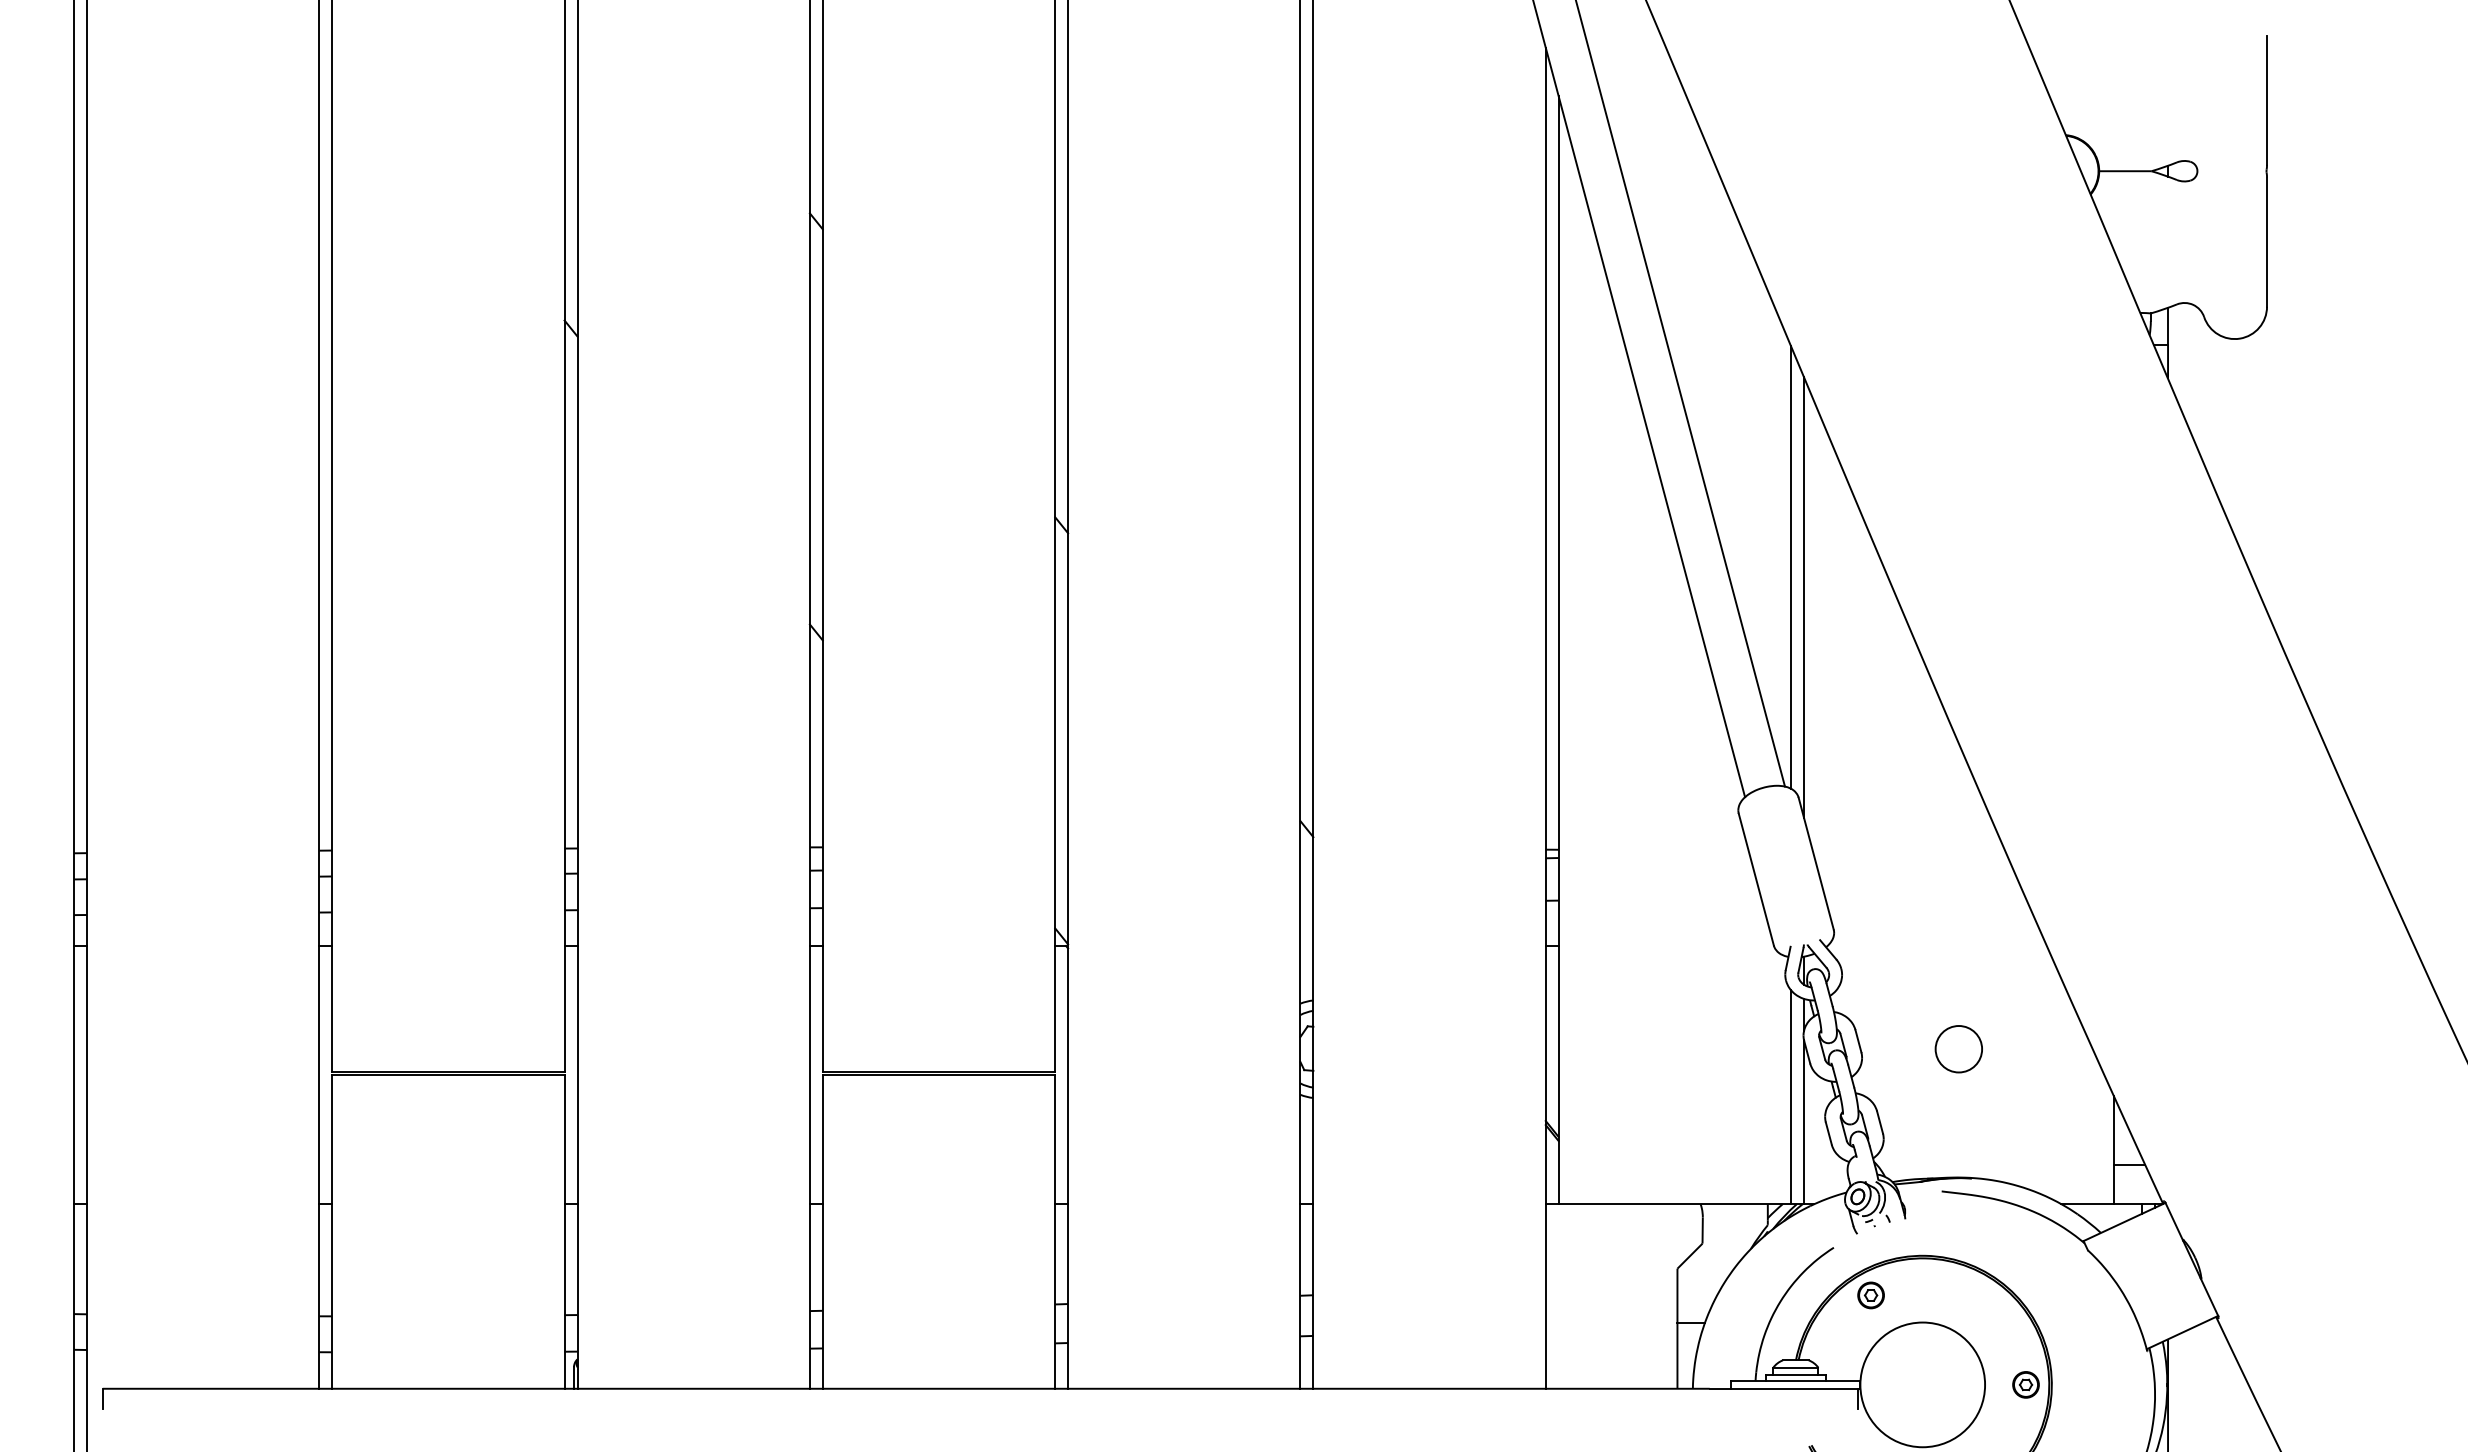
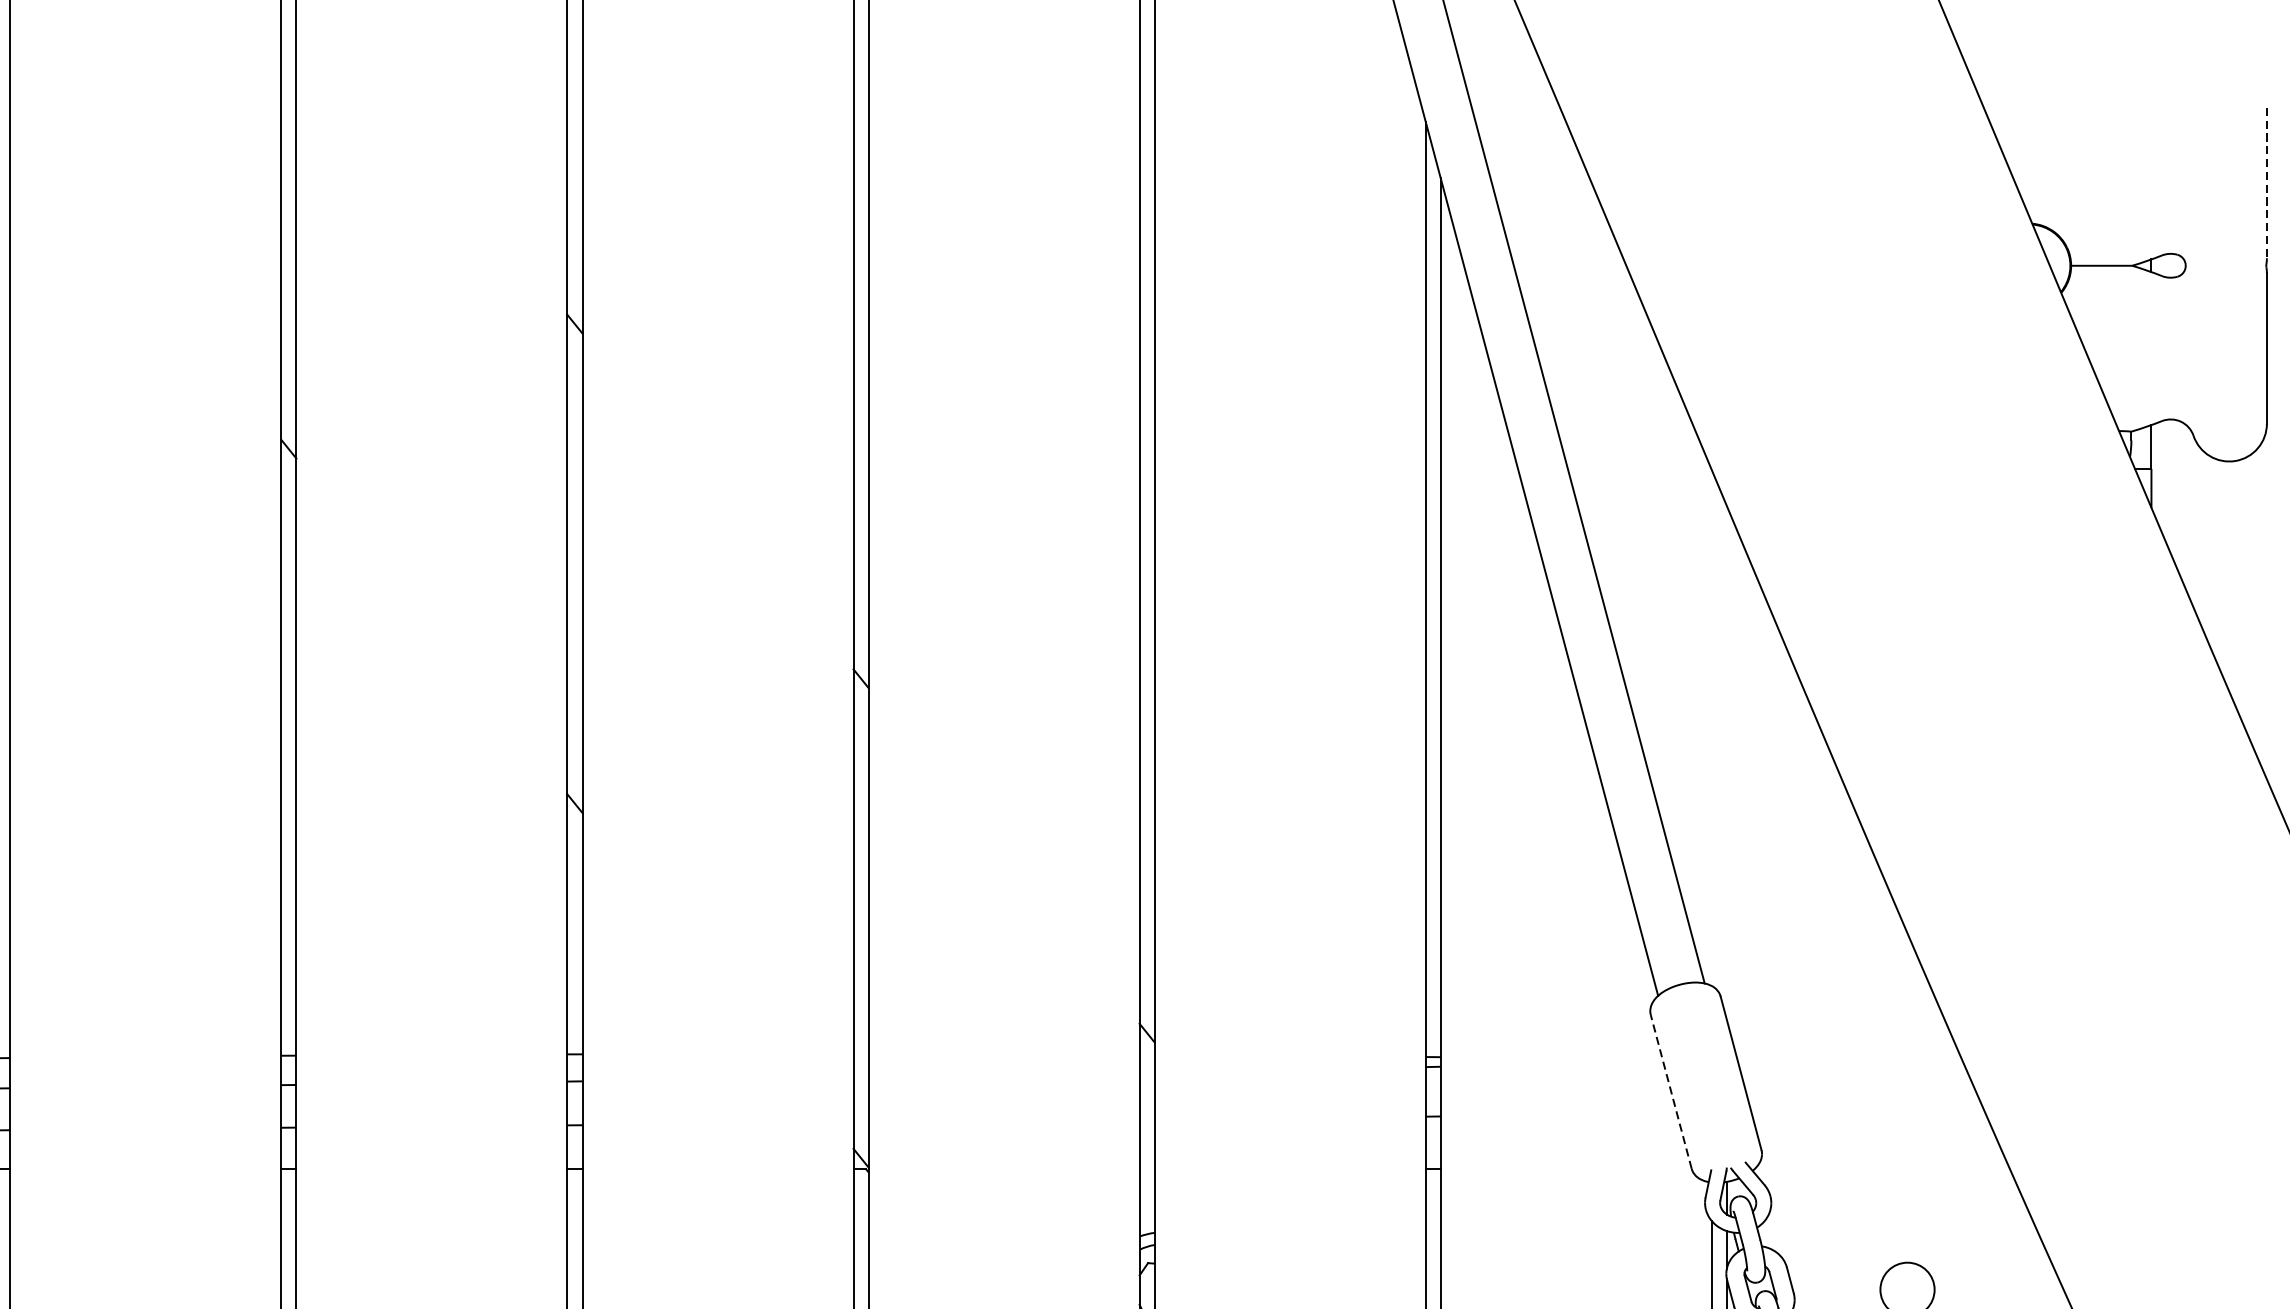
line: (2267, 100) -> (2267, 183), solid -> dashed
line: (1791, 567) -> (1712, 727), removed
line: (1803, 597) -> (1726, 762), removed
line: (1756, 879) -> (1671, 1091), solid -> dashed

